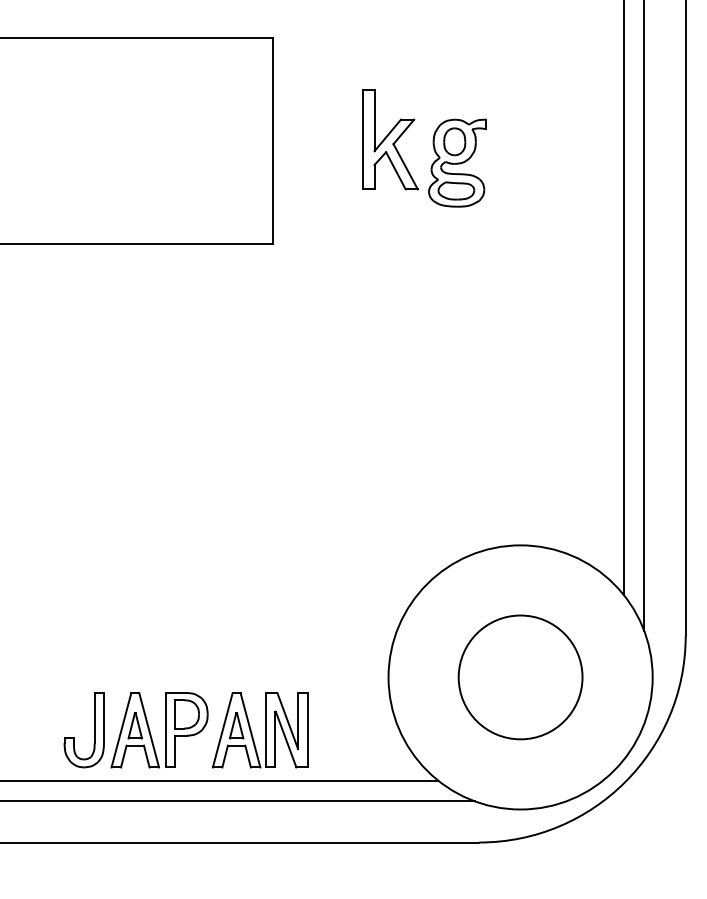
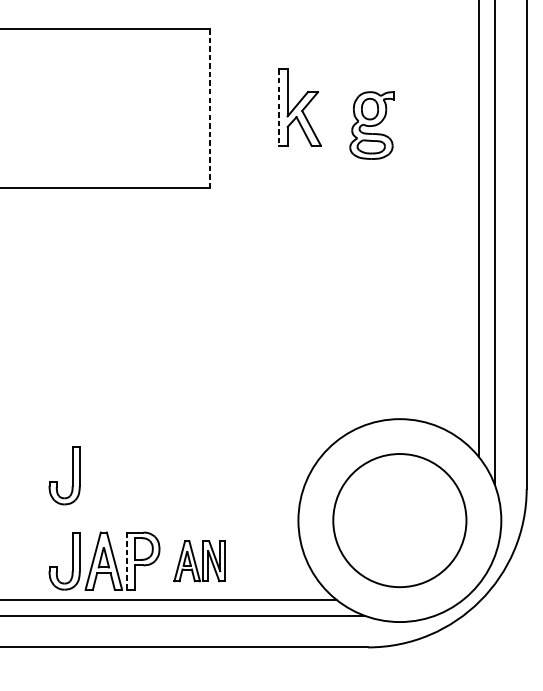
line: (363, 139) -> (279, 107), solid -> dashed
line: (273, 141) -> (210, 108), solid -> dashed
part: (457, 162) -> (372, 125), moved
part: (94, 619) -> (72, 476), added
circle: (520, 677) -> (399, 520), size x1.4
line: (165, 730) -> (127, 561), solid -> dashed
part: (260, 730) -> (200, 561), size x0.7

